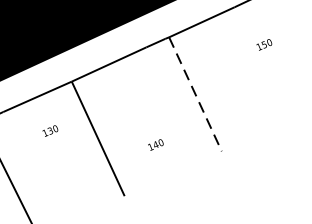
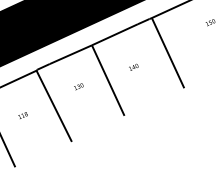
line: (196, 94) -> (168, 53), dashed -> solid
text: (49, 130) -> (78, 86), moved
text: (155, 143) -> (133, 66), moved

